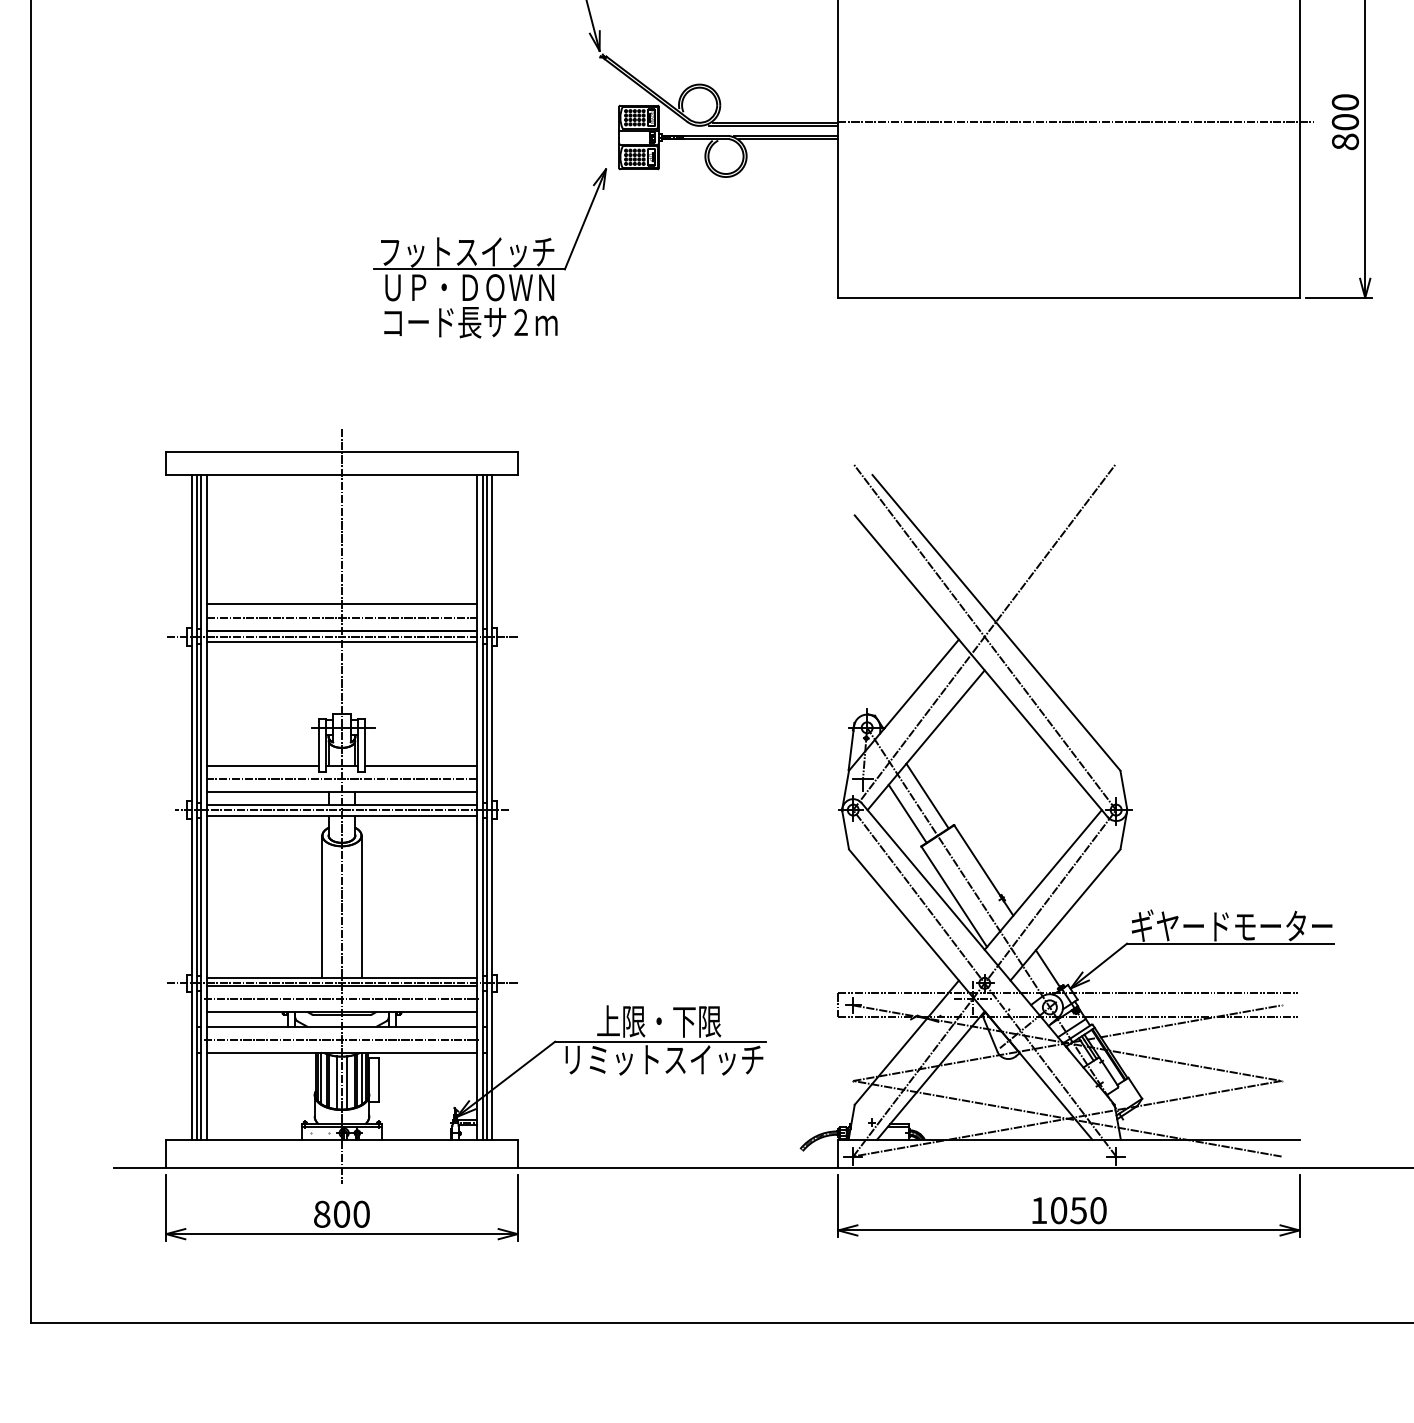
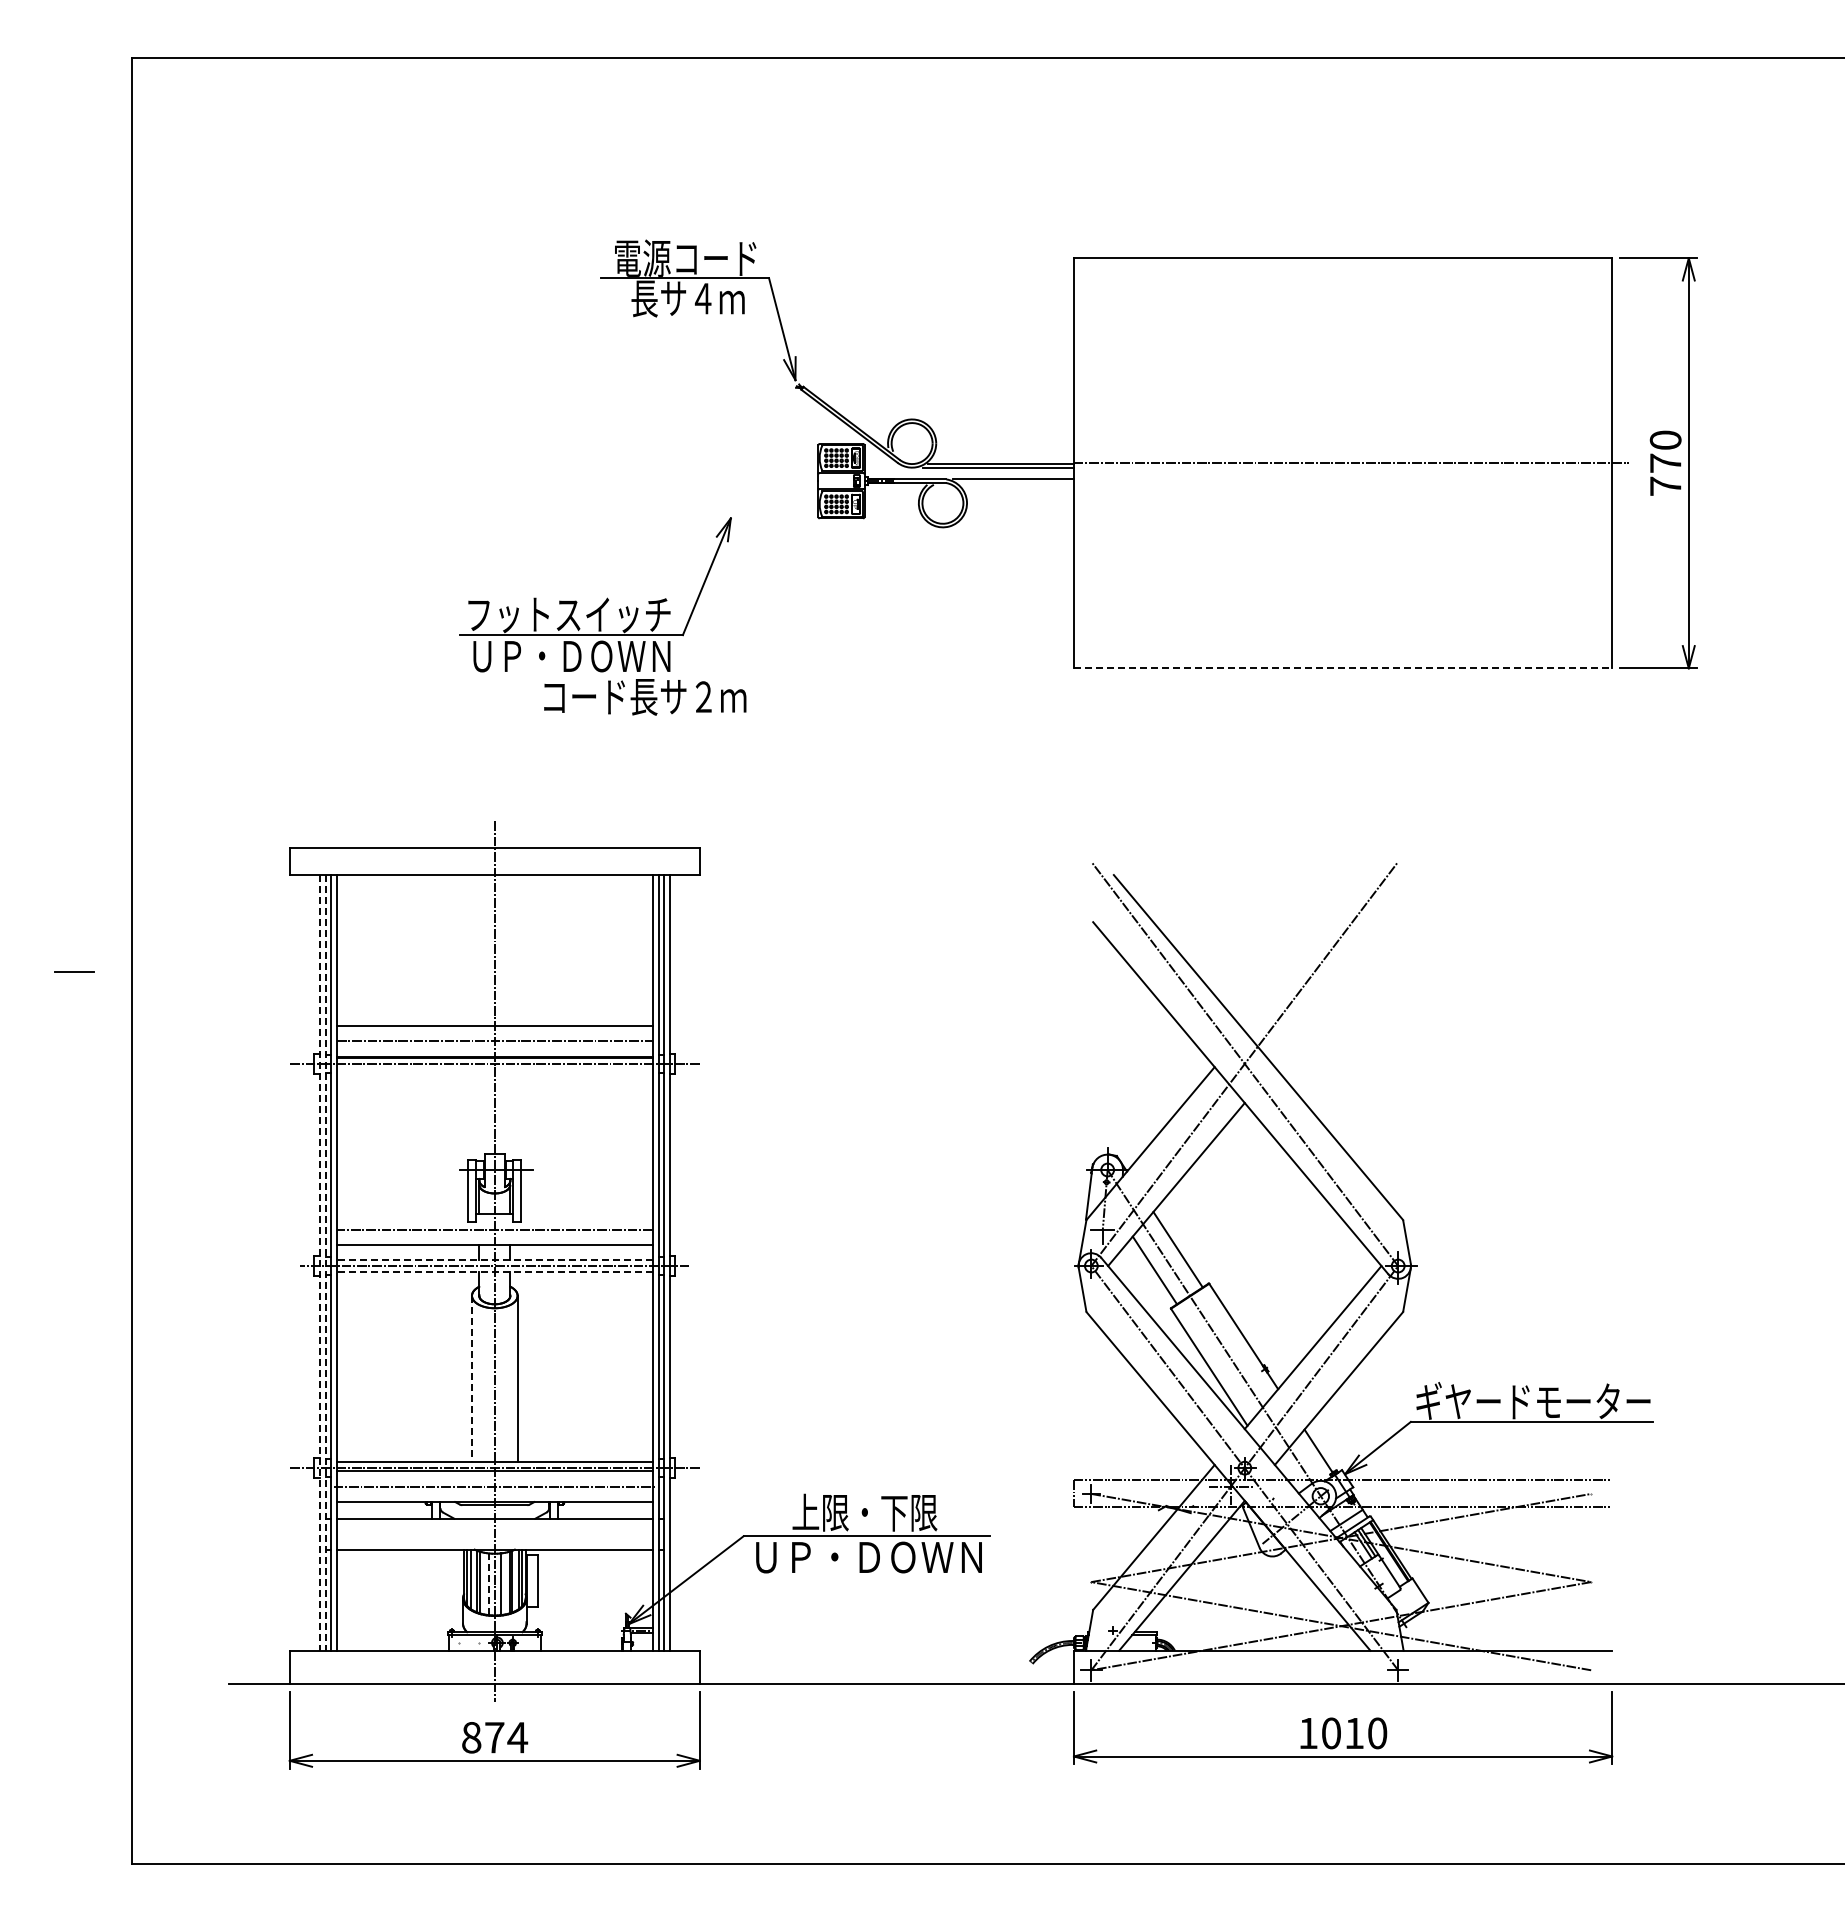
text: (1345, 131) -> (1665, 474), 800 -> 770
line: (788, 139) -> (1015, 483), removed
part: (496, 241) -> (603, 602), moved
line: (1069, 298) -> (1343, 668), solid -> dashed
line: (341, 642) -> (494, 1070), removed
line: (262, 765) -> (402, 1214), removed
line: (420, 765) -> (586, 1214), removed
line: (341, 804) -> (494, 1259), solid -> dashed
line: (191, 807) -> (319, 1262), solid -> dashed
line: (196, 807) -> (325, 1262), solid -> dashed
line: (341, 815) -> (494, 1272), solid -> dashed
line: (322, 906) -> (472, 1378), solid -> dashed
line: (341, 1040) -> (494, 1534), removed
text: (663, 1059) -> (870, 1557), リミットスイッチ -> ＵＰ・ＤＯＷＮ
line: (336, 1083) -> (488, 1584), solid -> dashed
text: (1077, 1210) -> (1353, 1733), 1050 -> 1010
text: (351, 1214) -> (506, 1737), 800 -> 874

